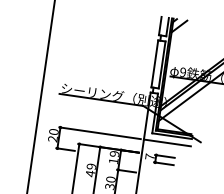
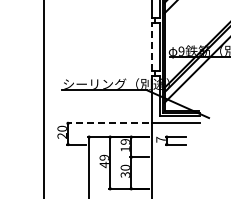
line: (155, 63) -> (152, 46), solid -> dashed
line: (99, 133) -> (107, 123), solid -> dashed

